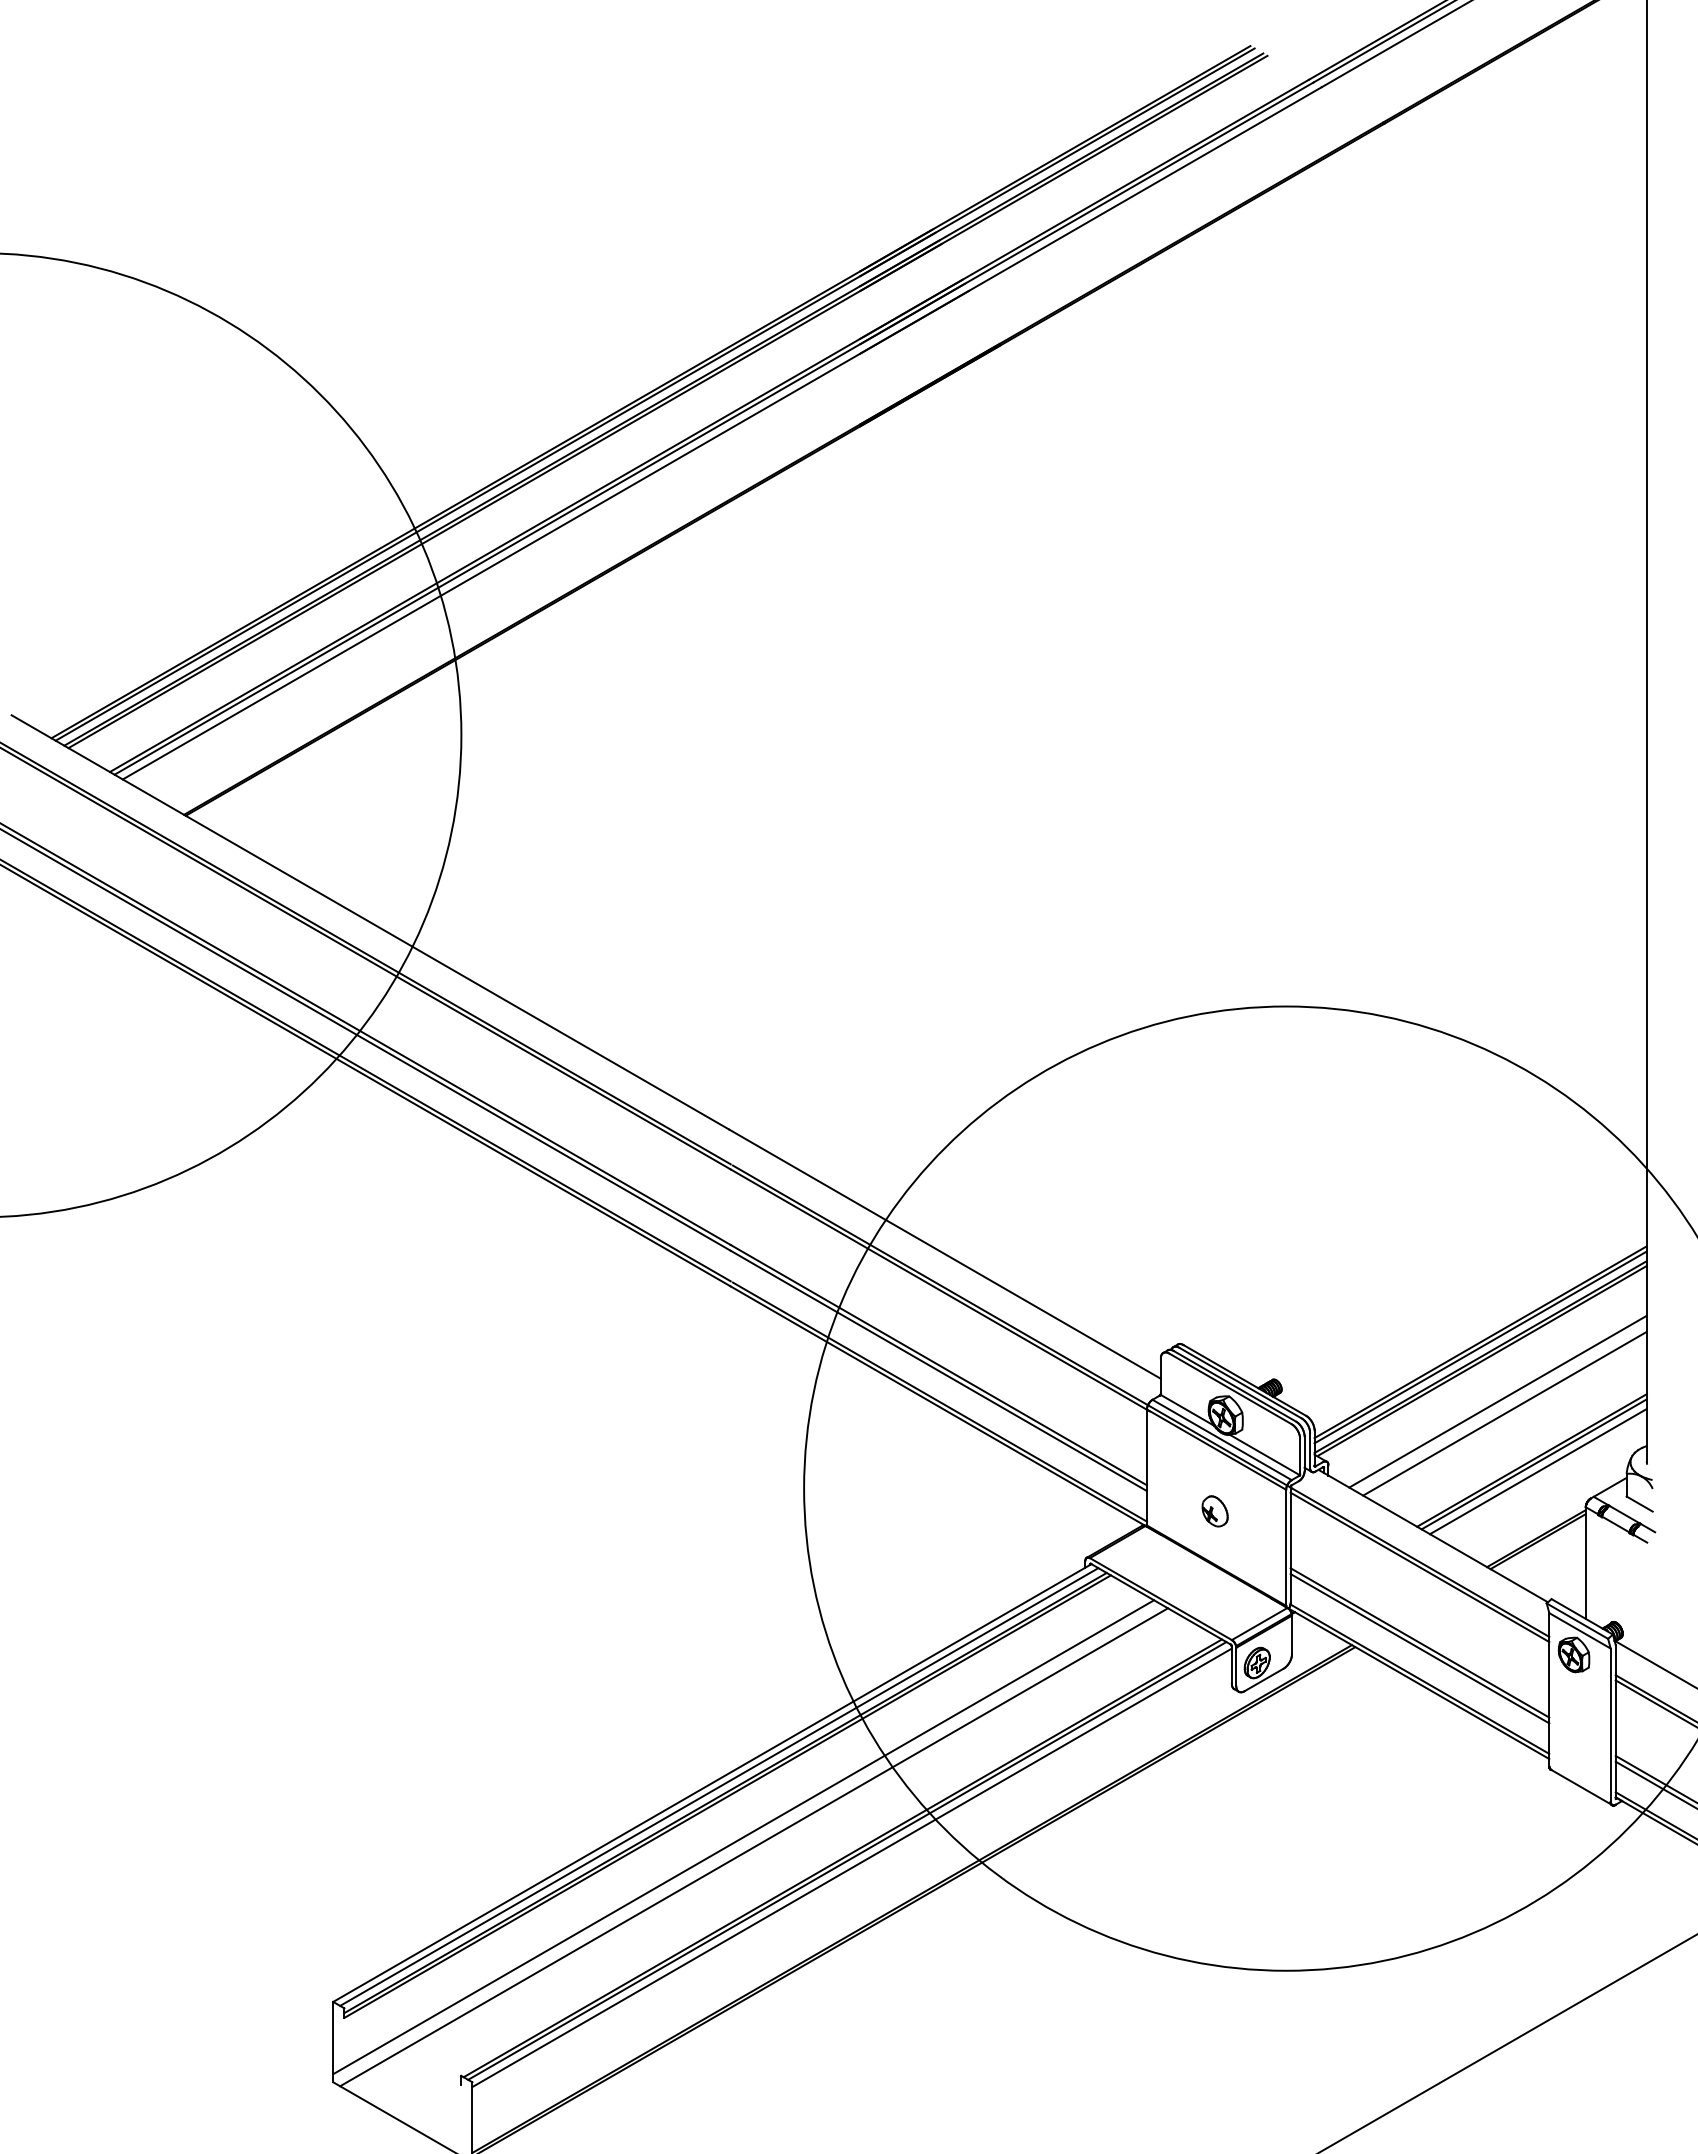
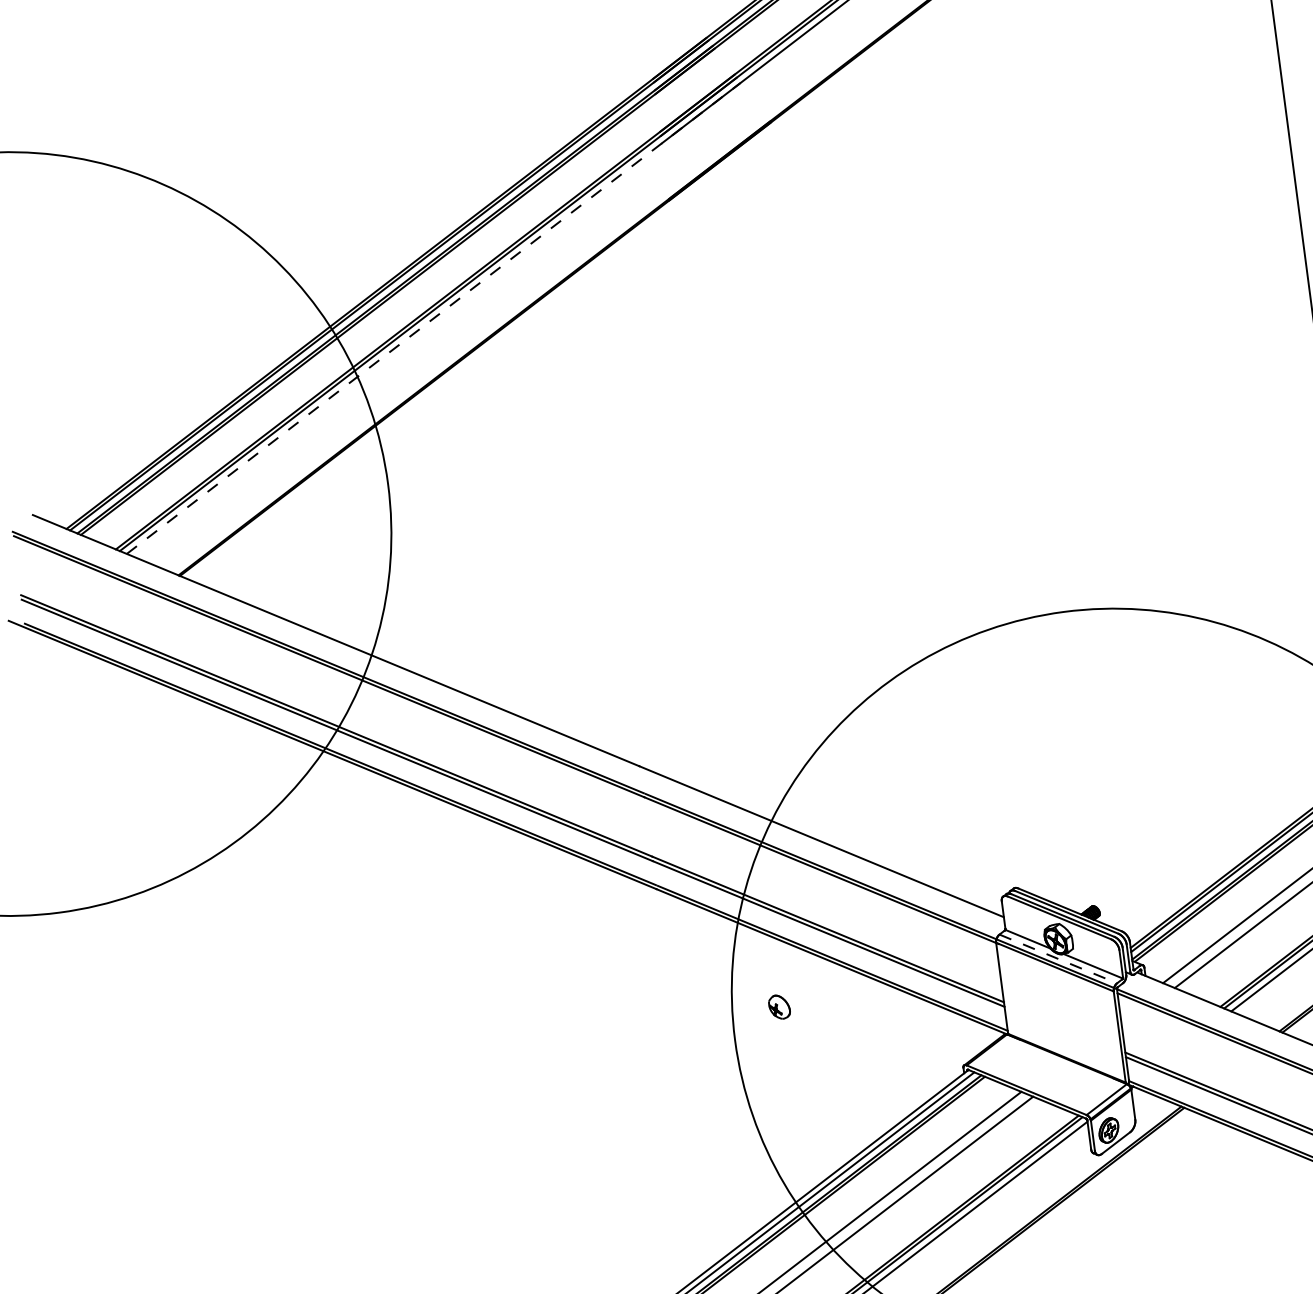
line: (545, 535) -> (433, 318), solid -> dashed
line: (1222, 1440) -> (1058, 959), solid -> dashed
part: (1214, 1511) -> (778, 1007), moved

